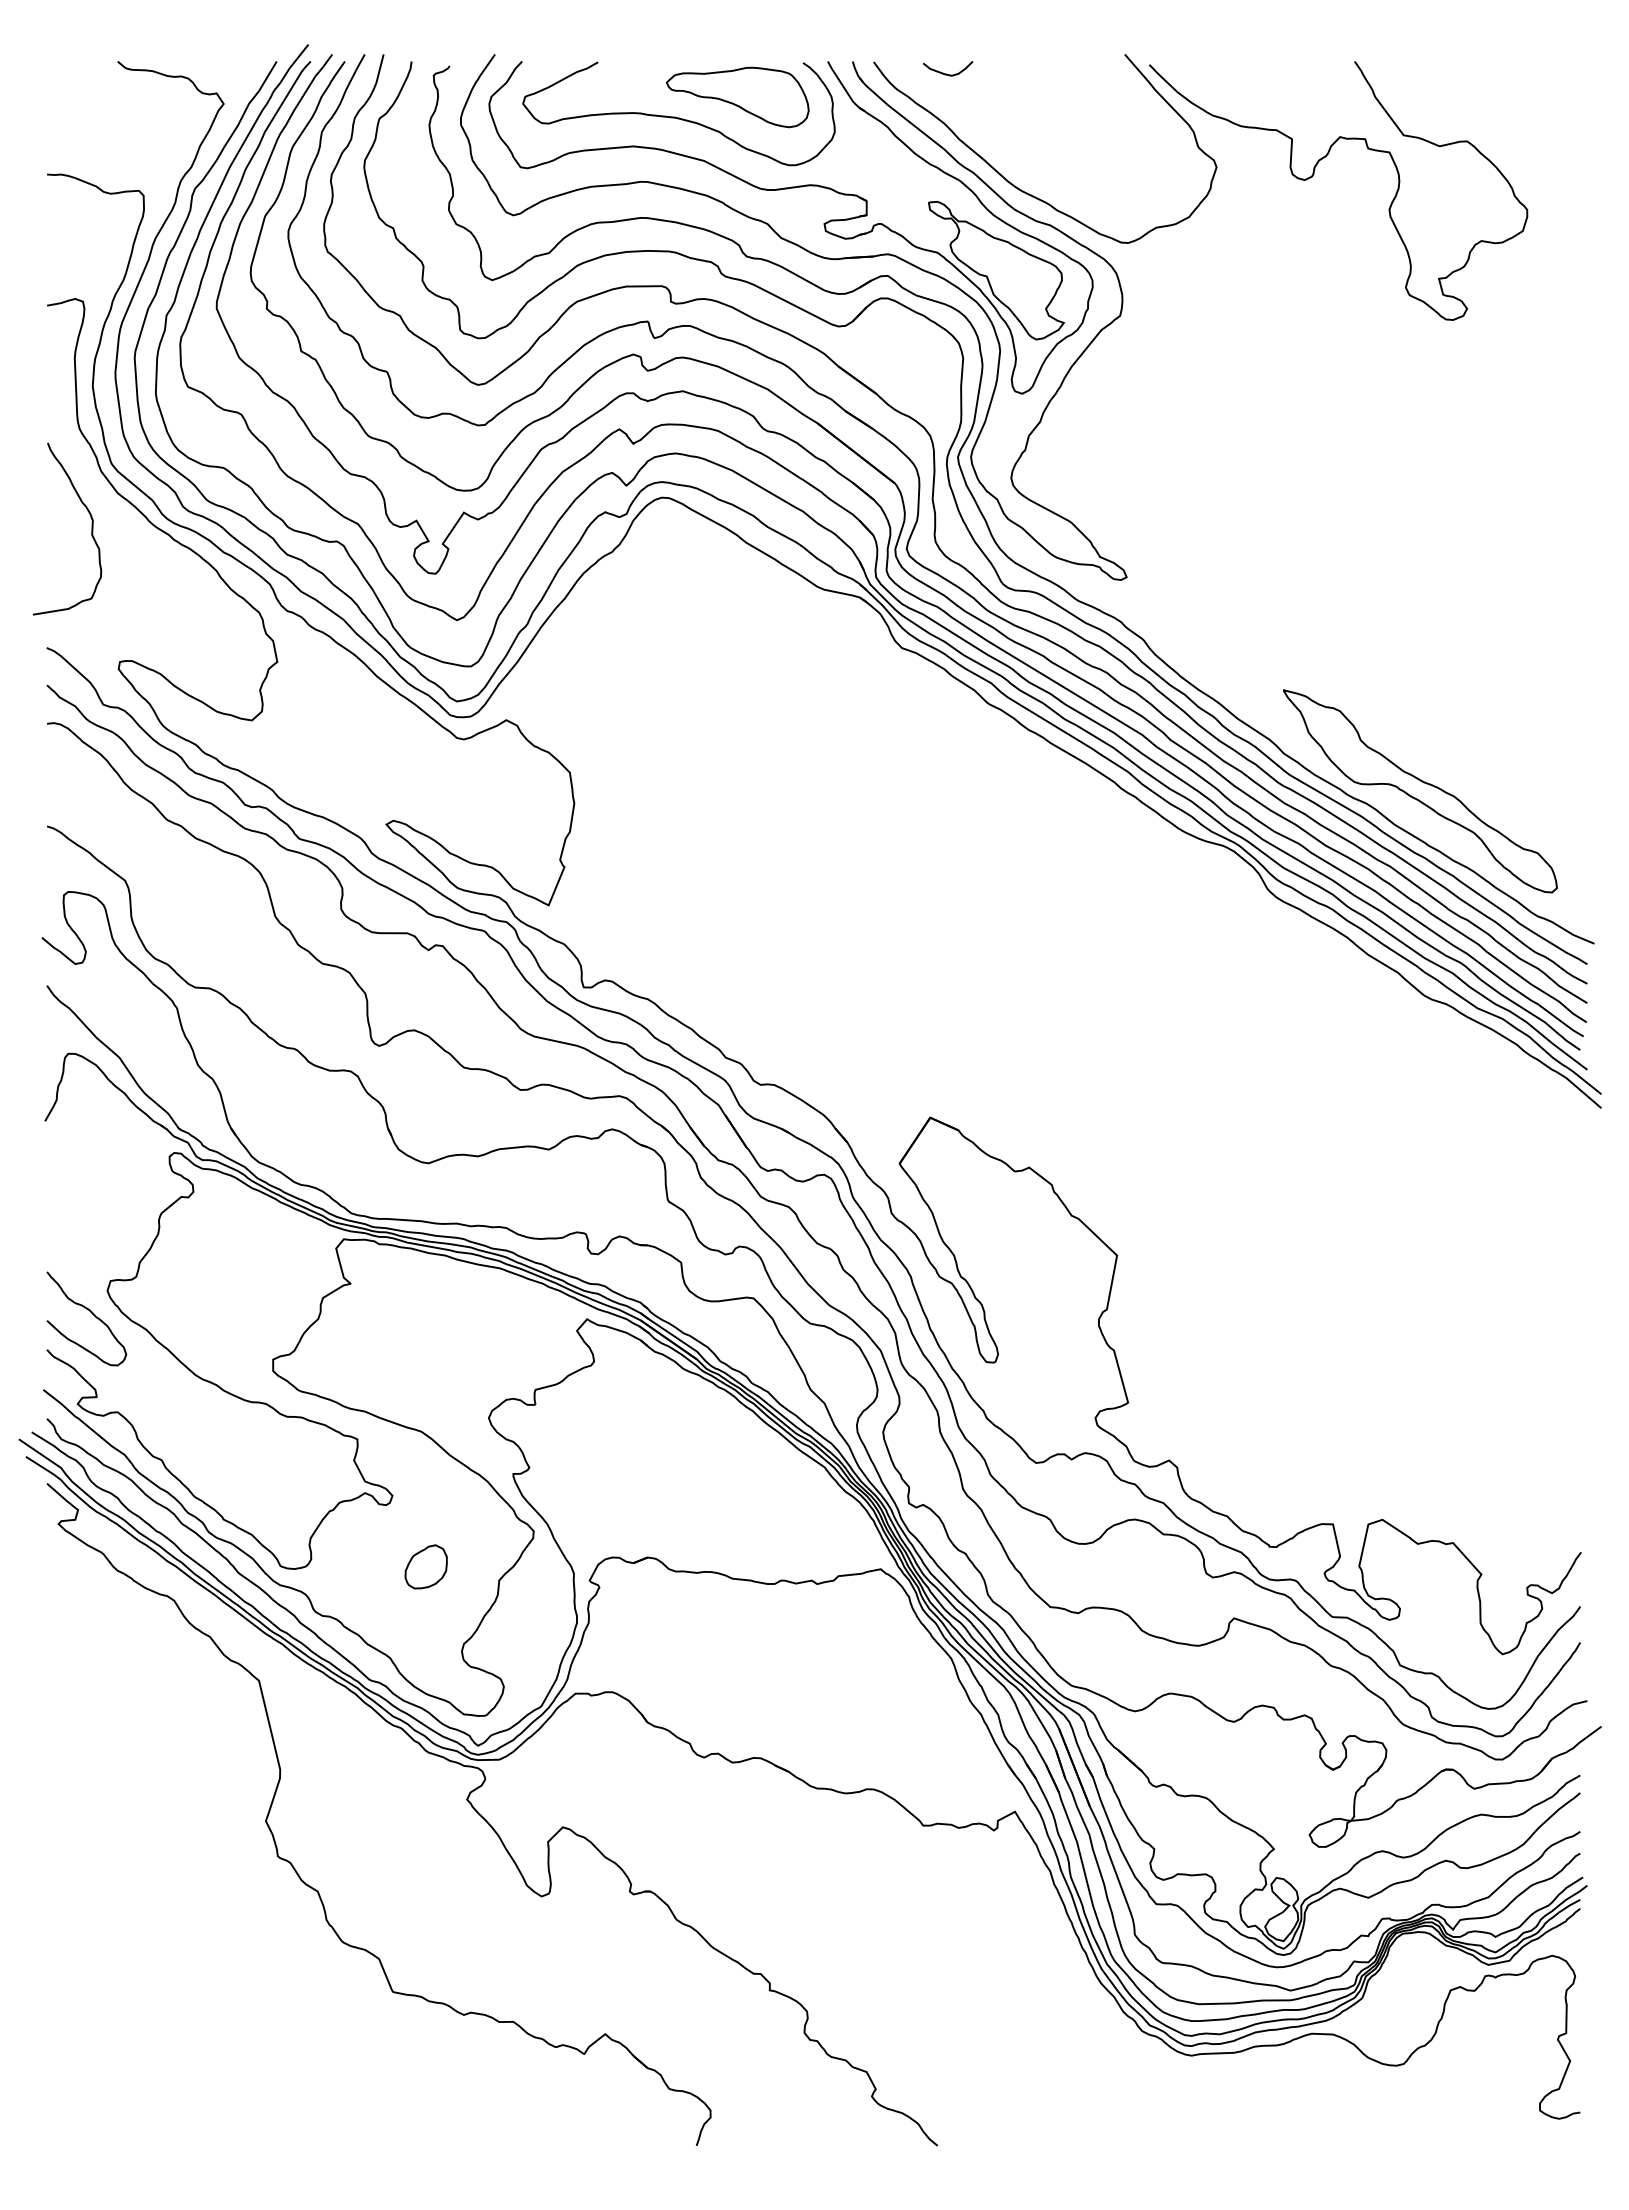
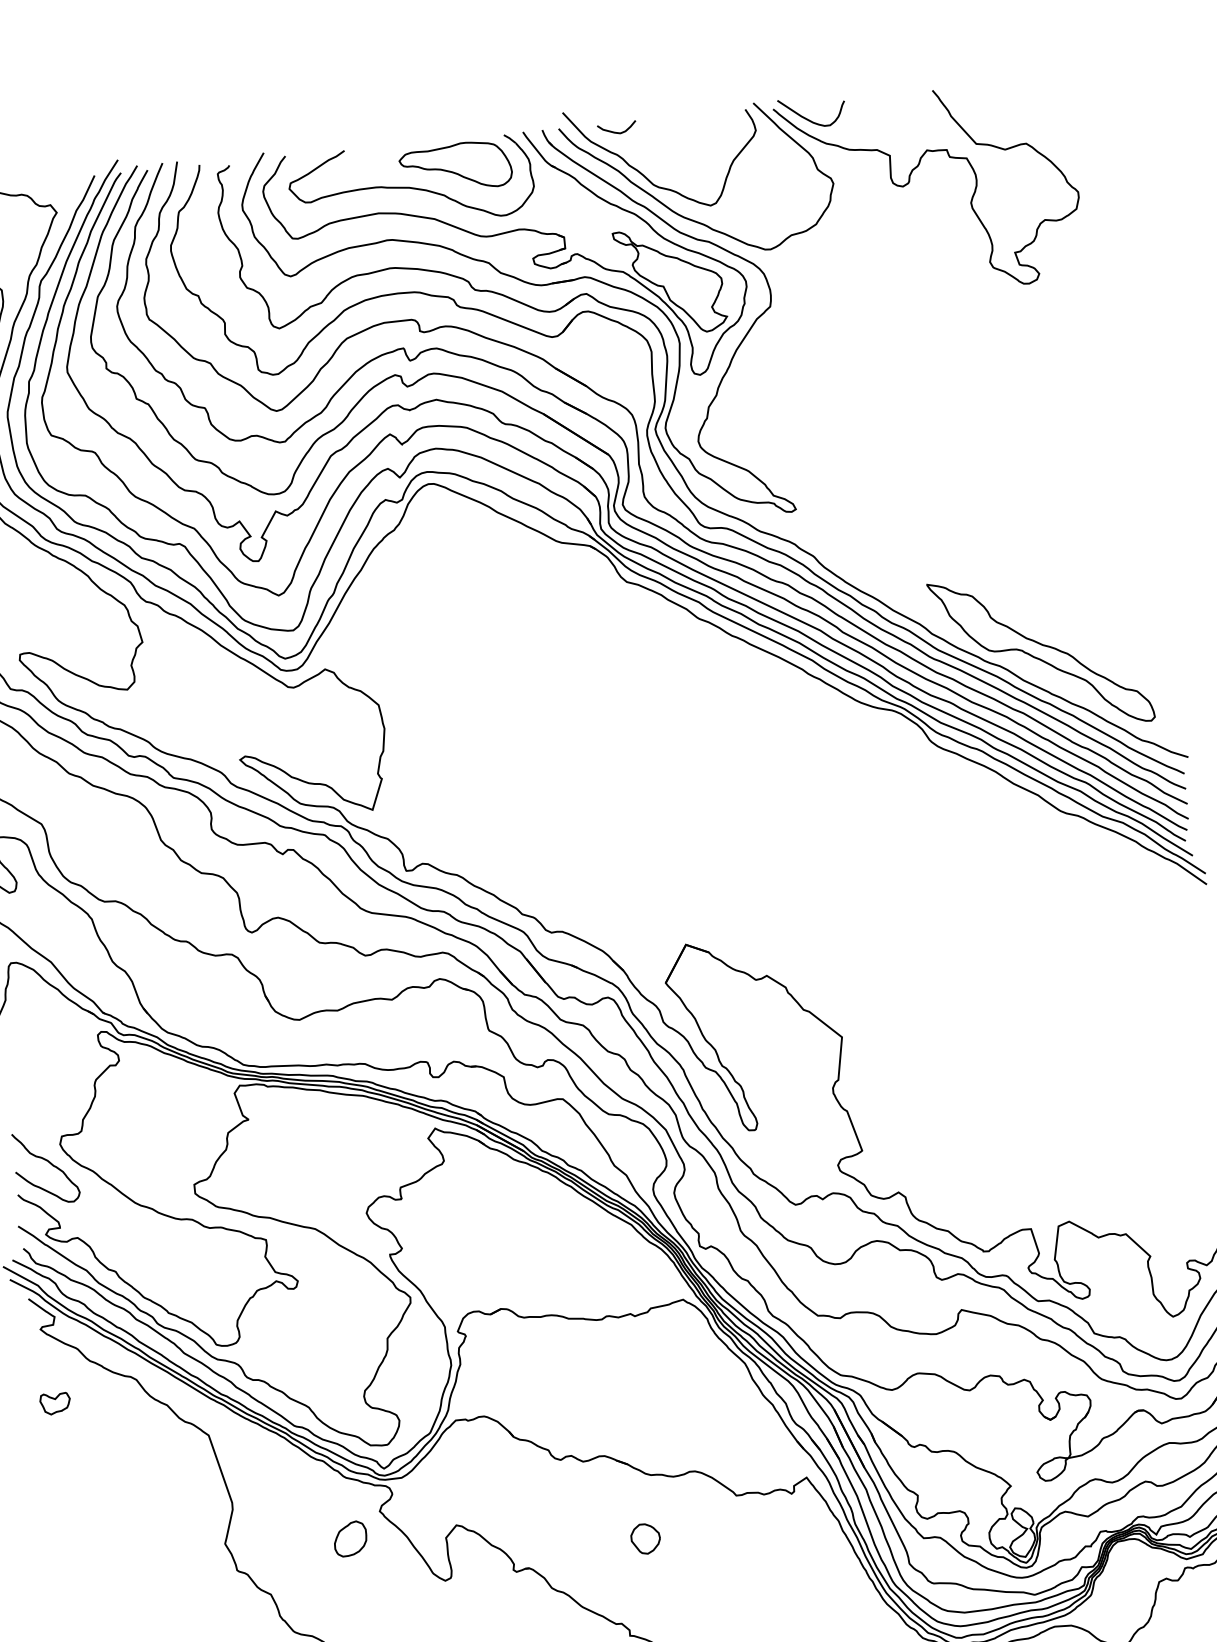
curve: (1192, 81) -> (807, 118), added
curve: (977, 132) -> (644, 175), added
part: (425, 1566) -> (349, 1538), moved
part: (67, 1620) -> (55, 1403), added
part: (802, 1869) -> (646, 1539), added

